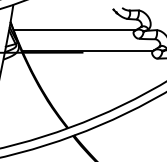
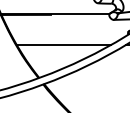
line: (97, 88) -> (63, 44), added

